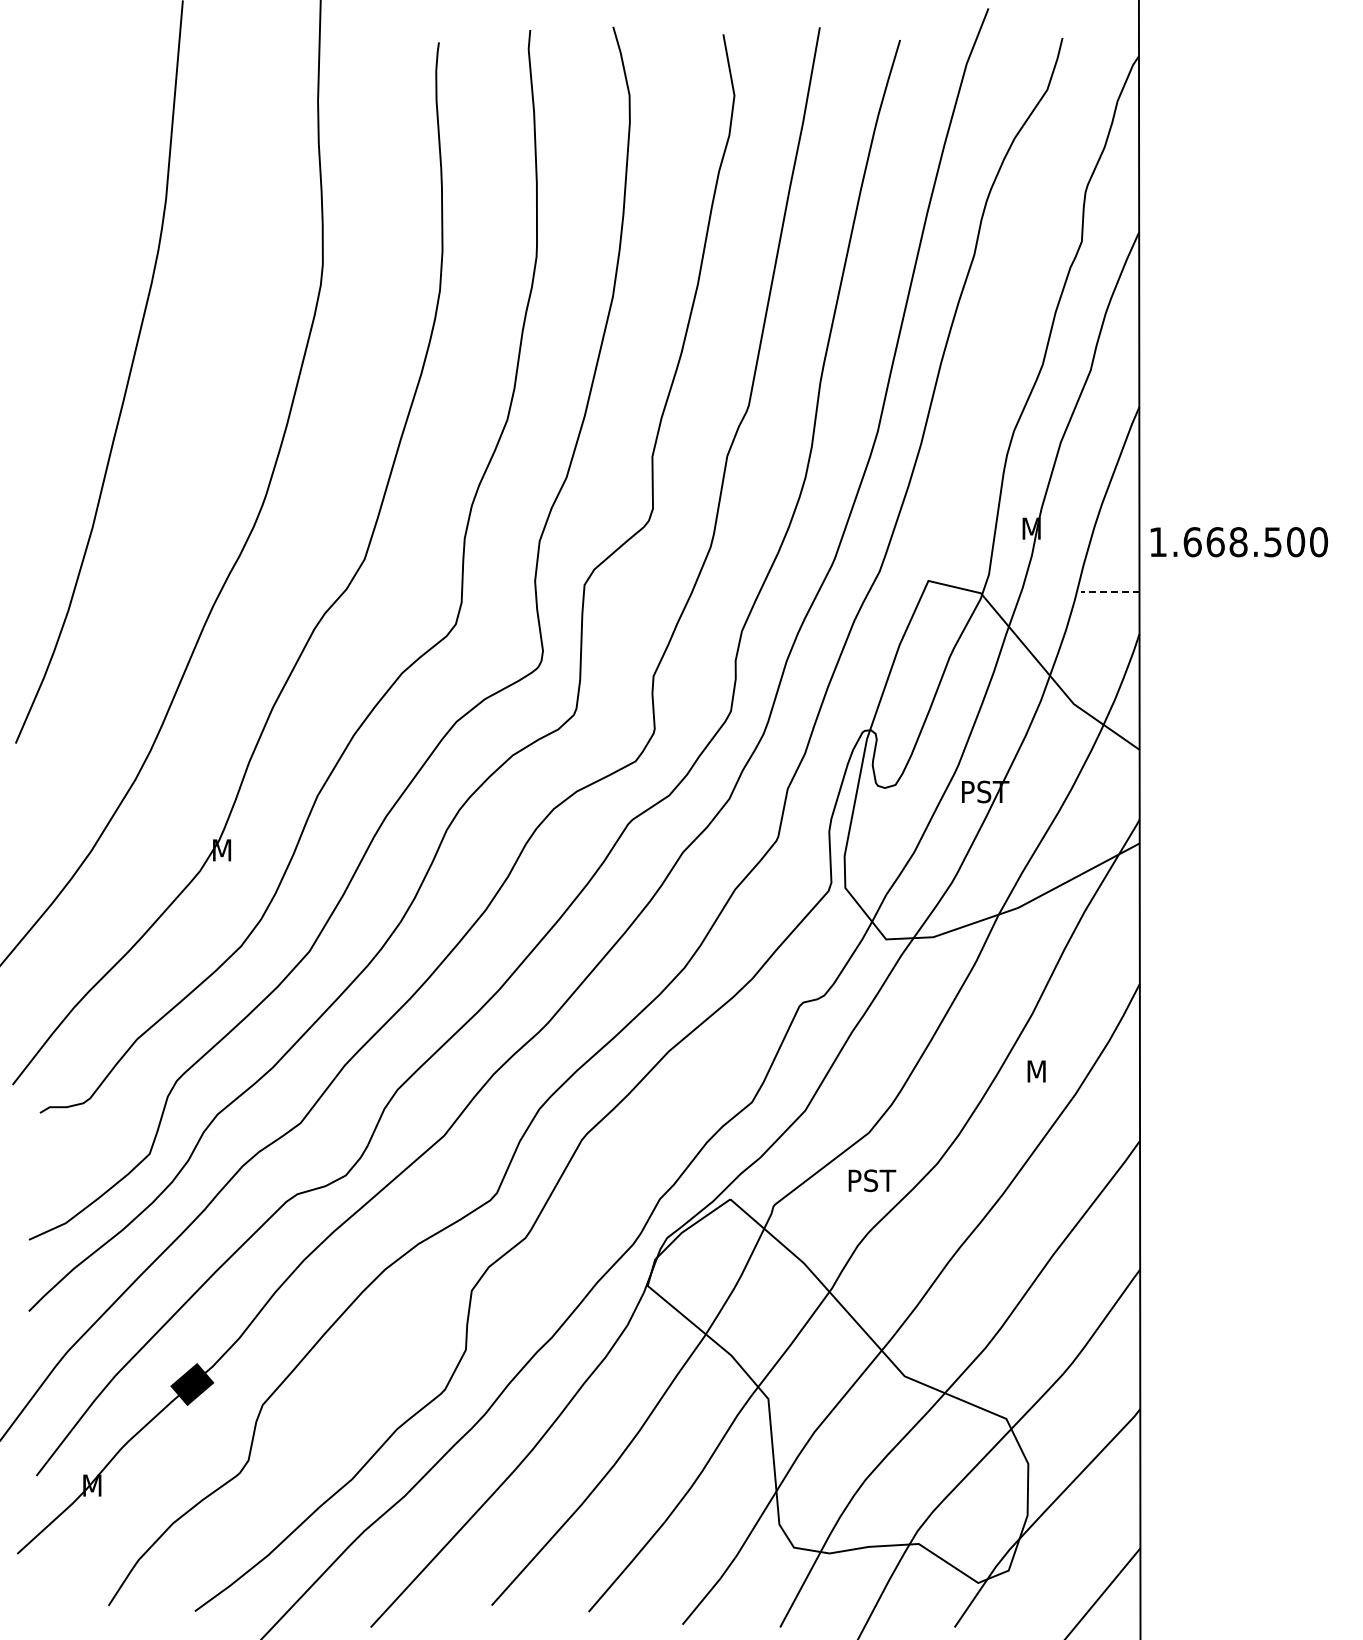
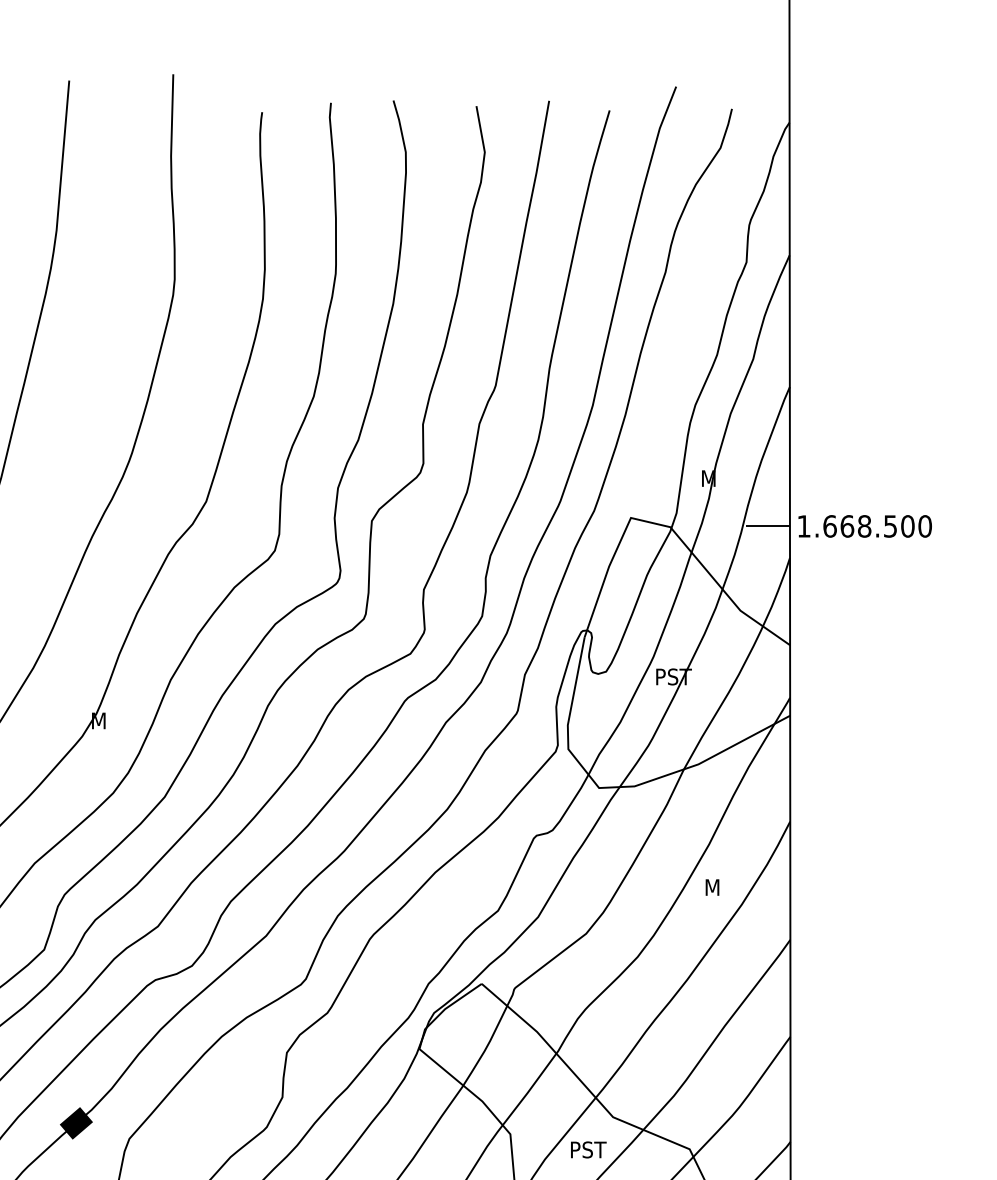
text: (1238, 542) -> (864, 526), moved
line: (1109, 592) -> (767, 526), dashed -> solid
text: (872, 1180) -> (588, 1149), moved

